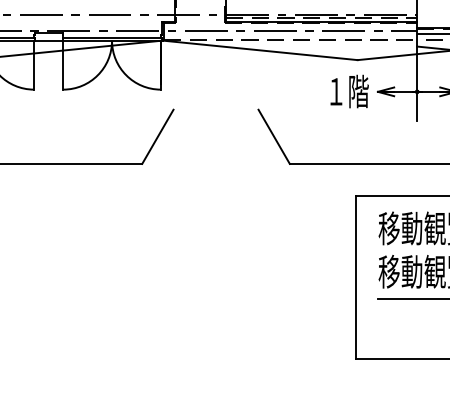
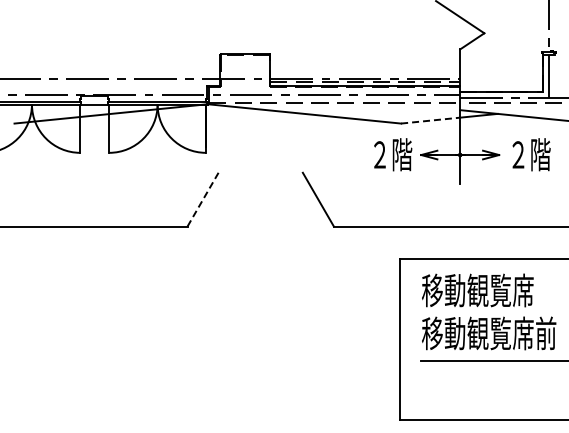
line: (387, 57) -> (430, 120), solid -> dashed
text: (335, 90) -> (379, 153), １階 -> ２階
line: (158, 136) -> (203, 199), solid -> dashed

